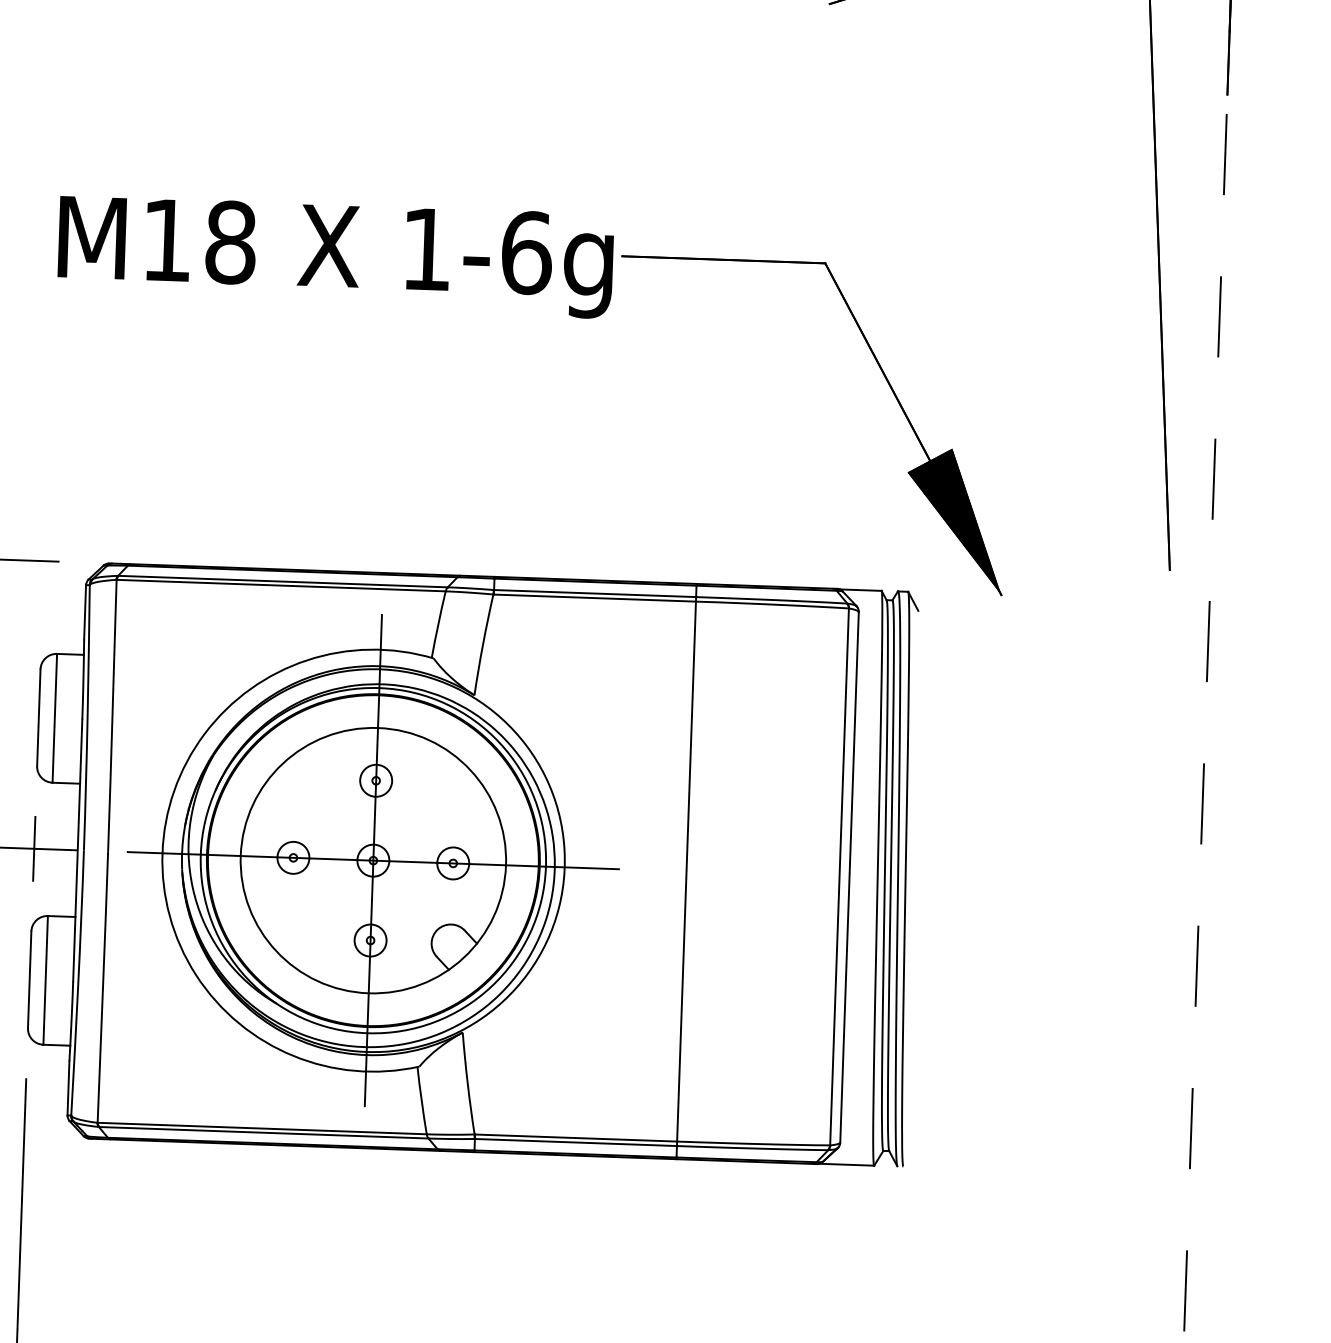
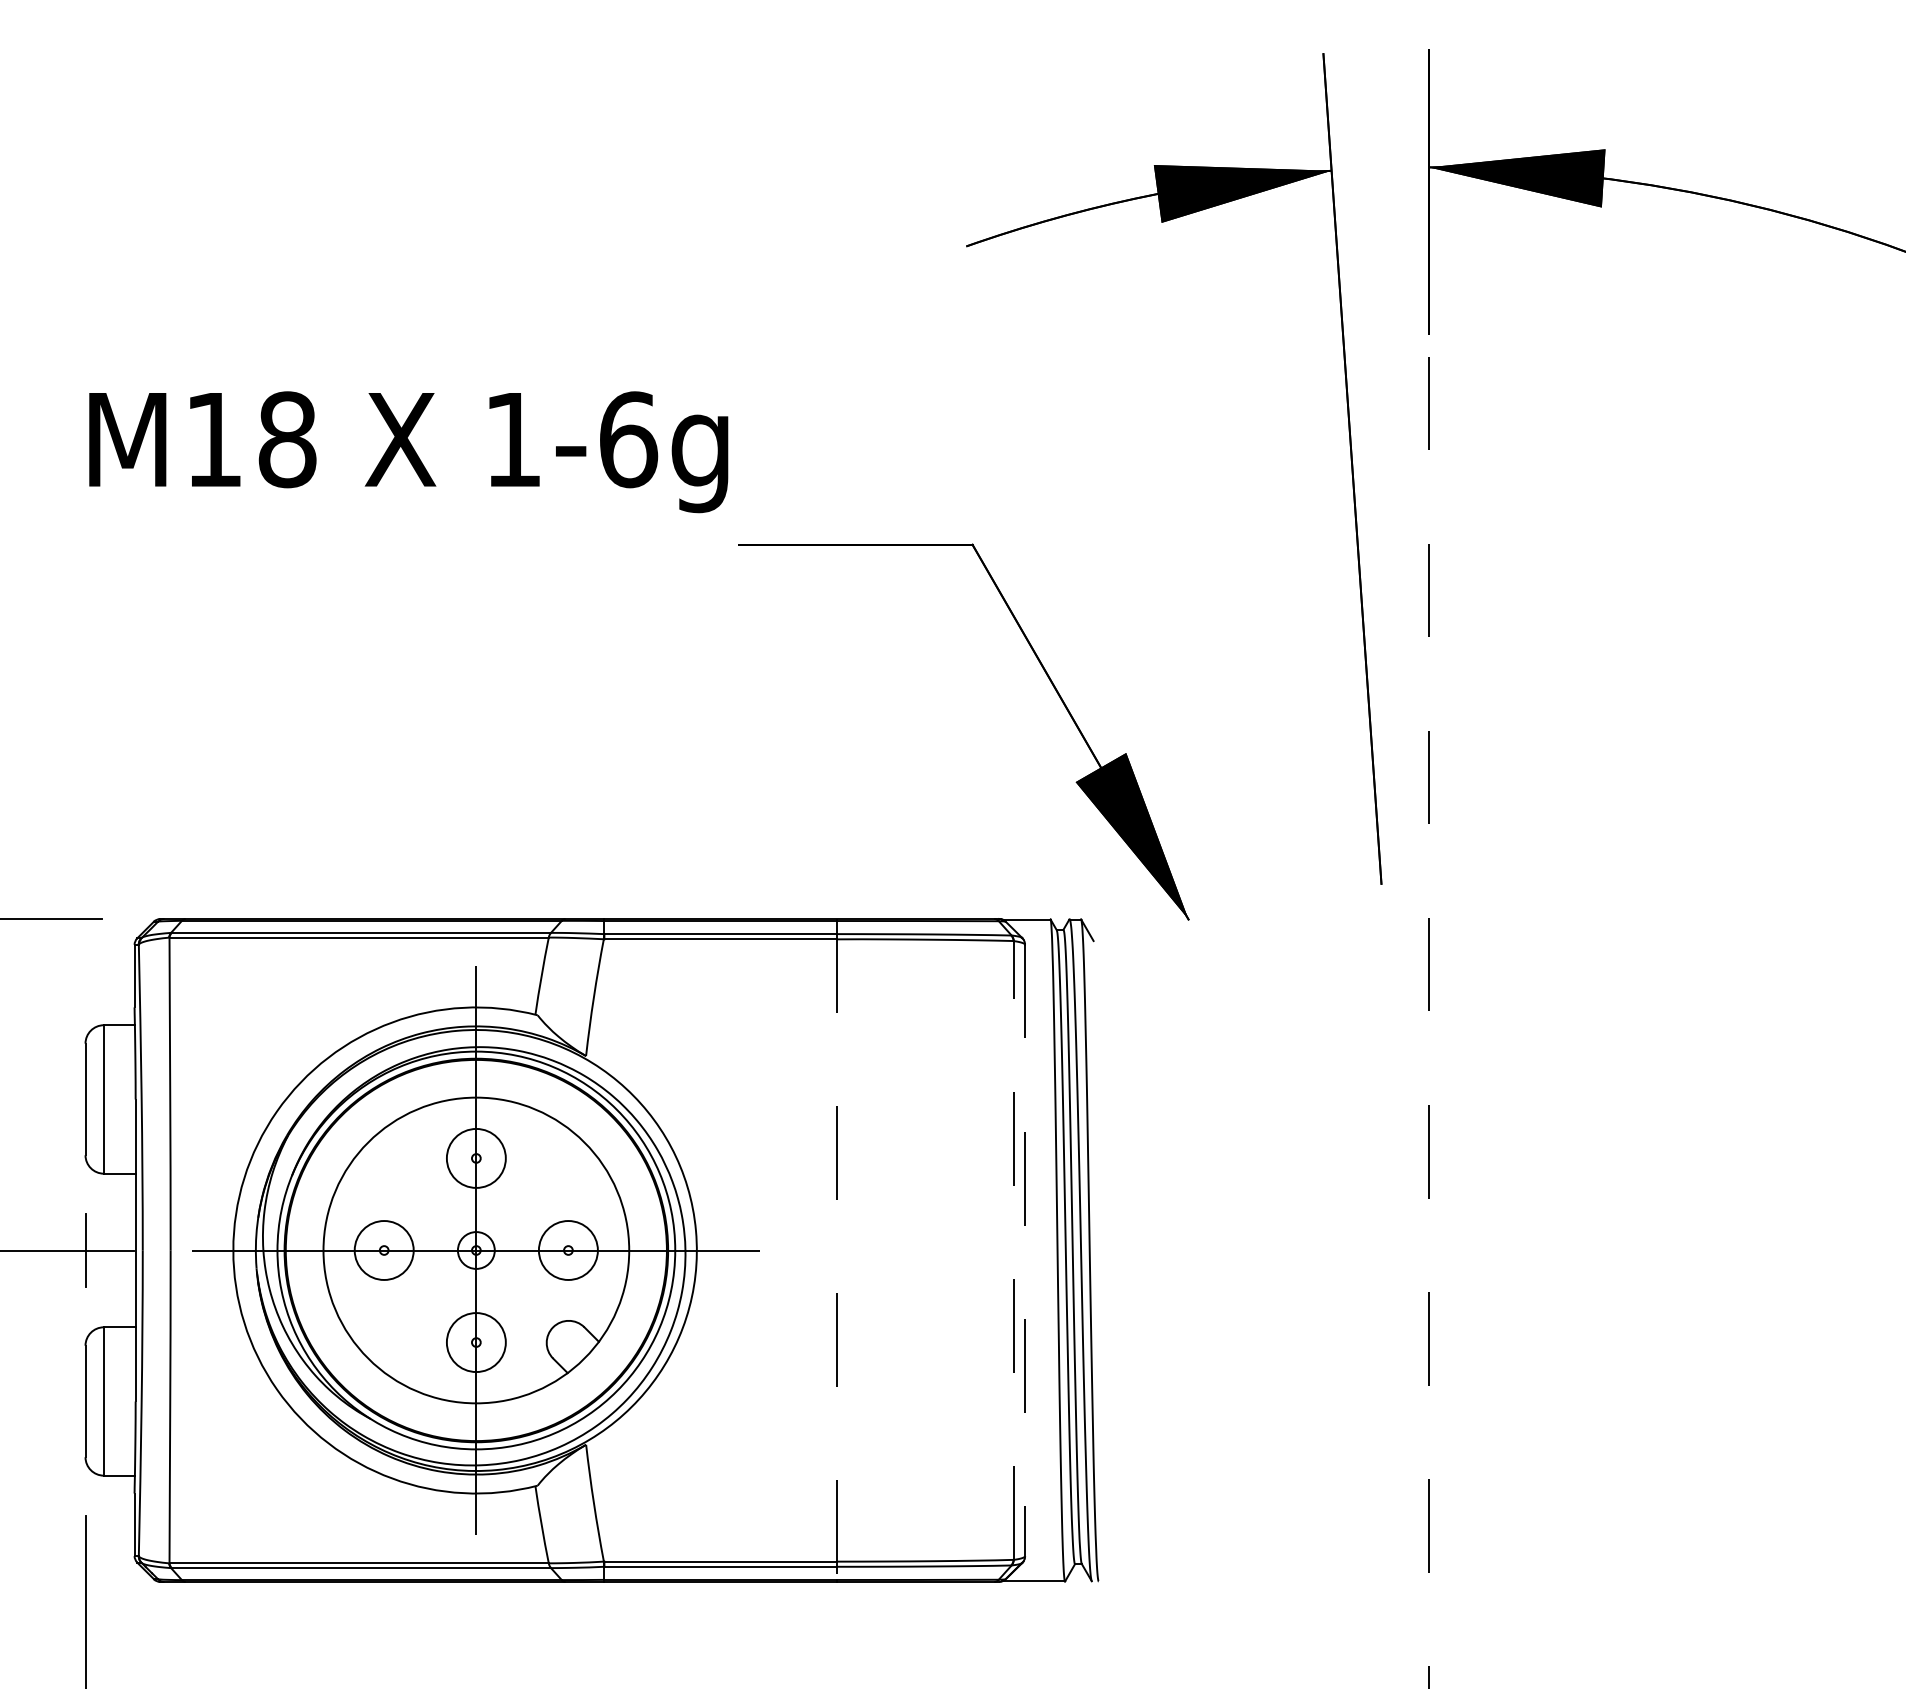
text: (335, 257) -> (408, 452), moved
circle: (375, 780) -> (475, 1158), size x1.6
circle: (292, 857) -> (383, 1250), size x1.6
circle: (453, 863) -> (568, 1250), size x1.6
line: (686, 870) -> (837, 1249), solid -> dashed
line: (839, 876) -> (1013, 1249), solid -> dashed
line: (849, 877) -> (1025, 1250), solid -> dashed
circle: (369, 940) -> (475, 1342), size x1.6

